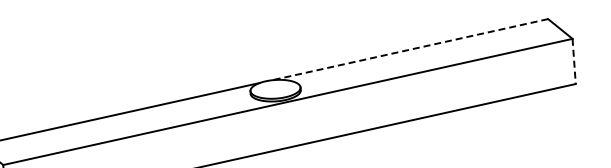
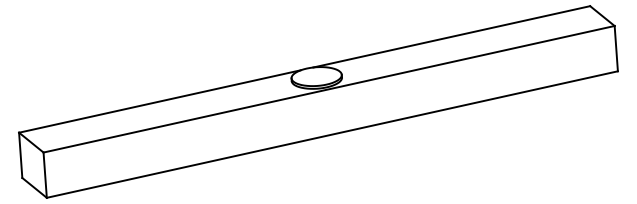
line: (409, 49) -> (451, 36), dashed -> solid
line: (574, 61) -> (616, 48), dashed -> solid

